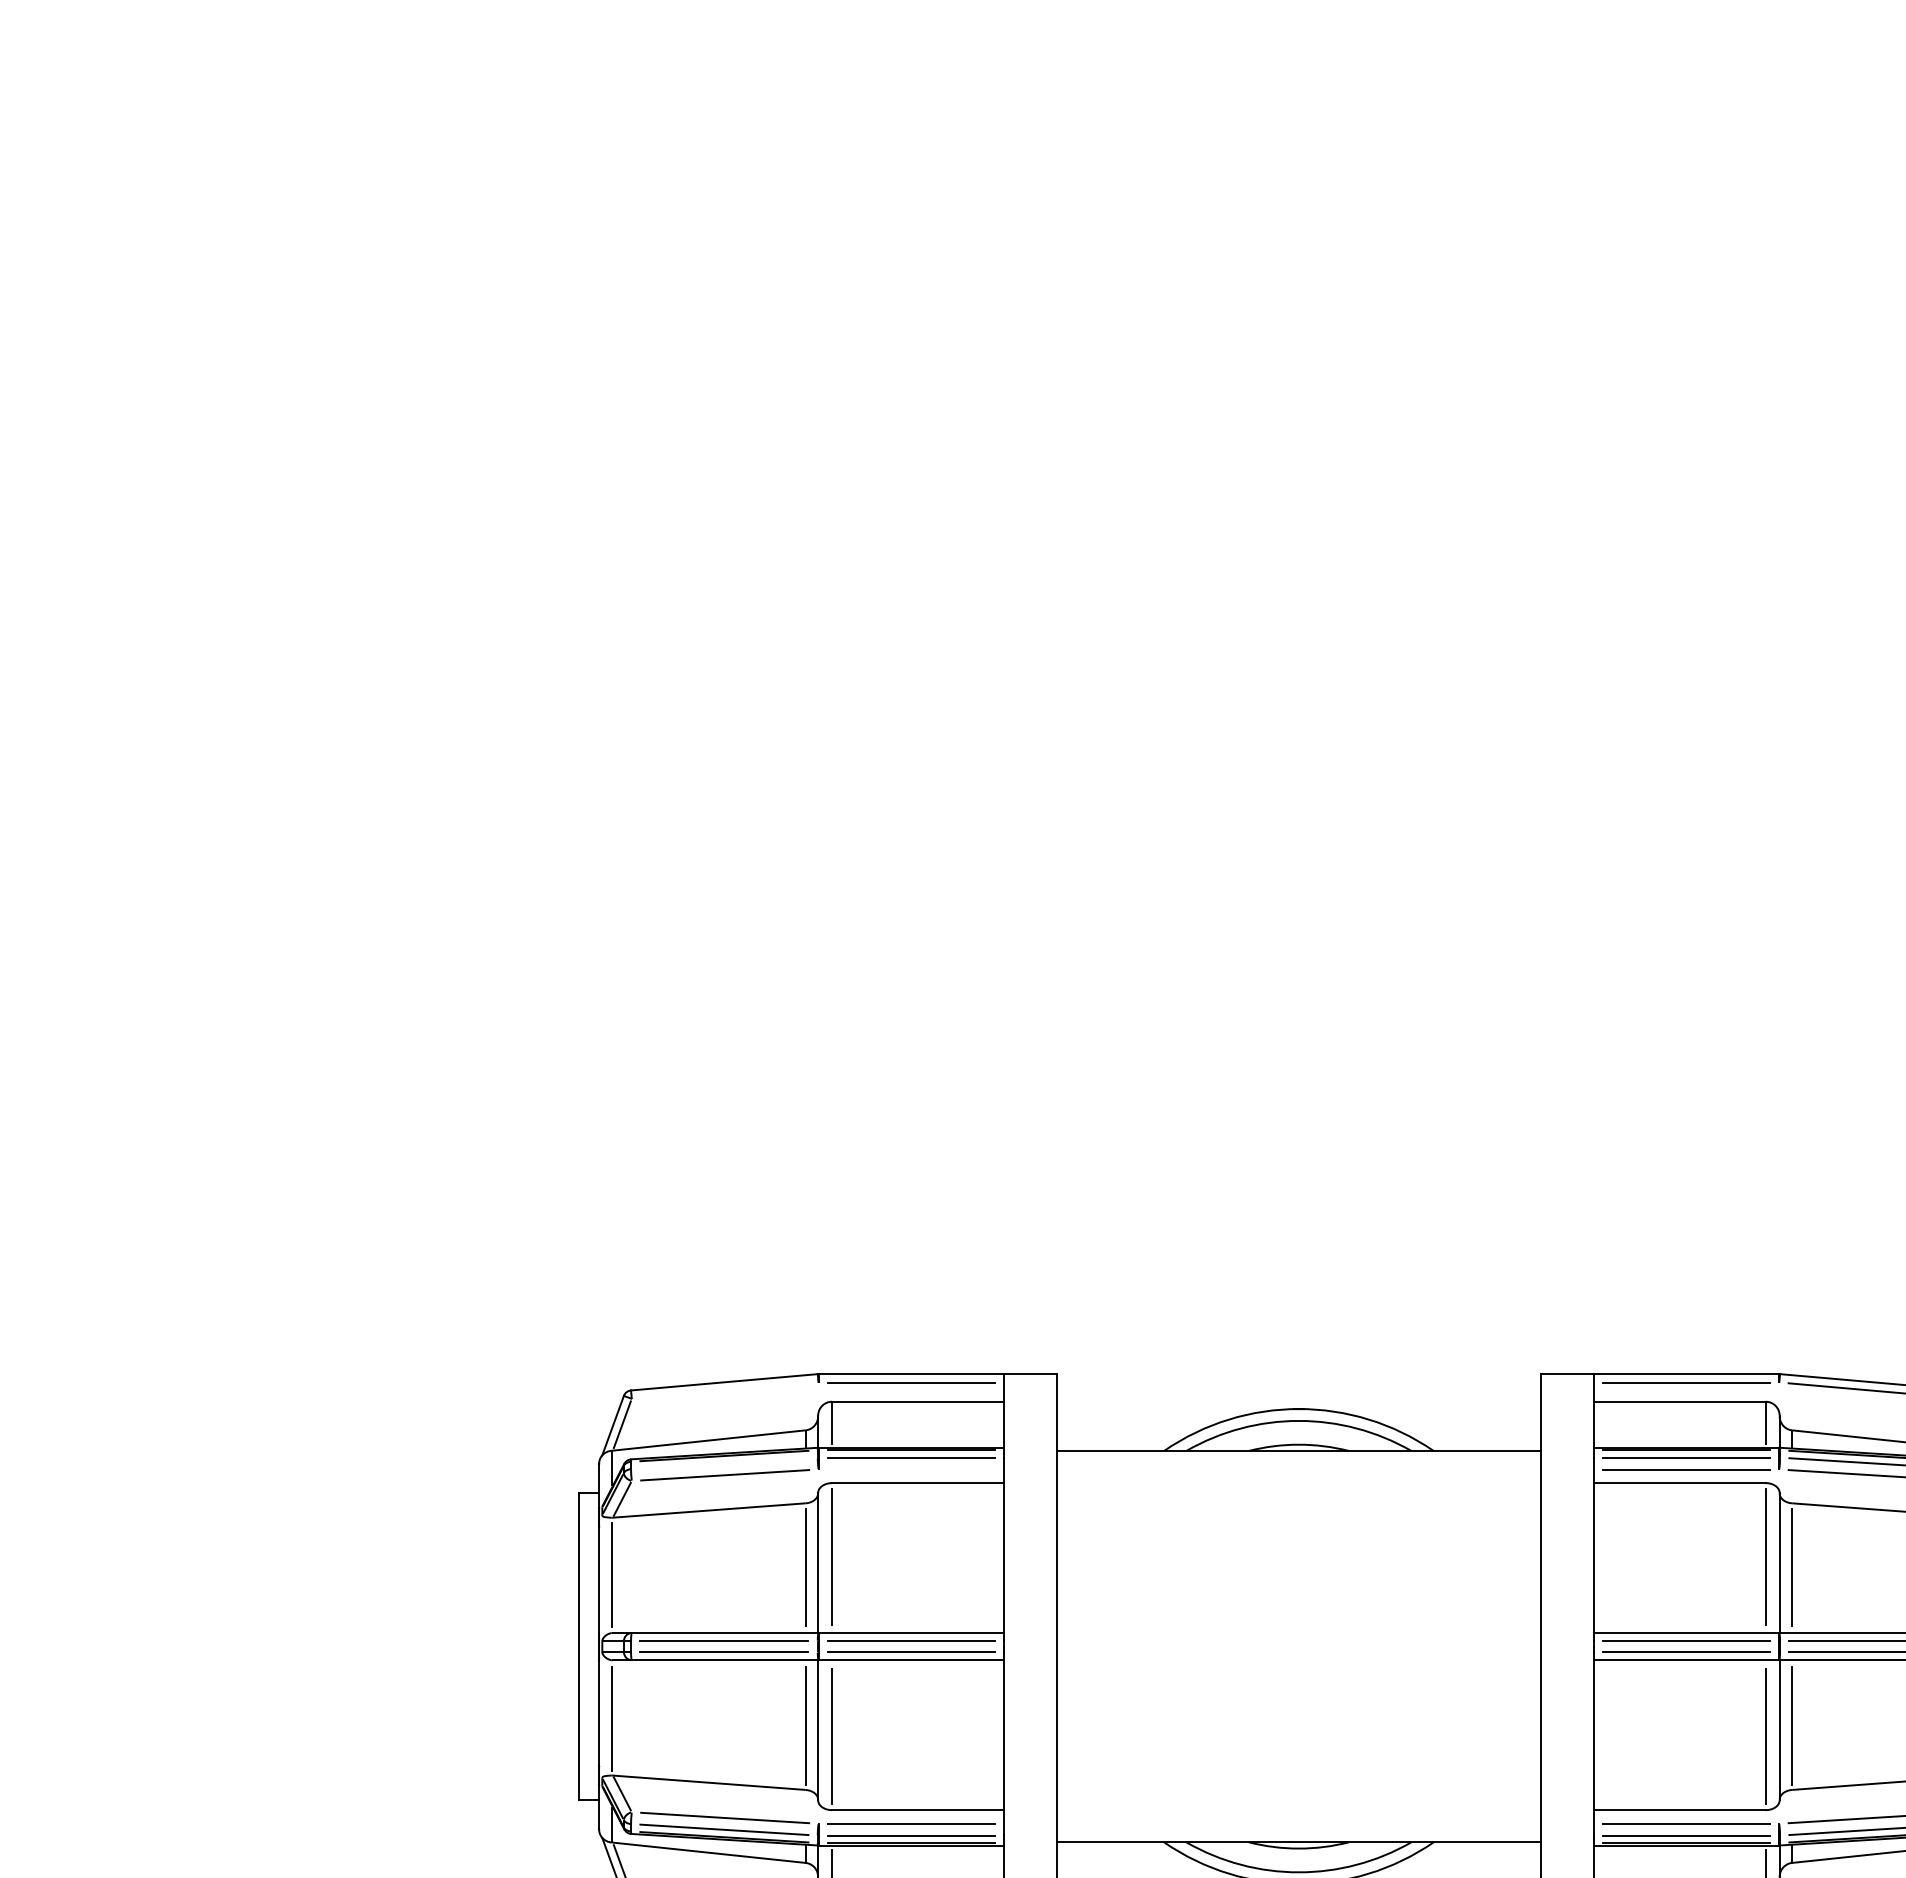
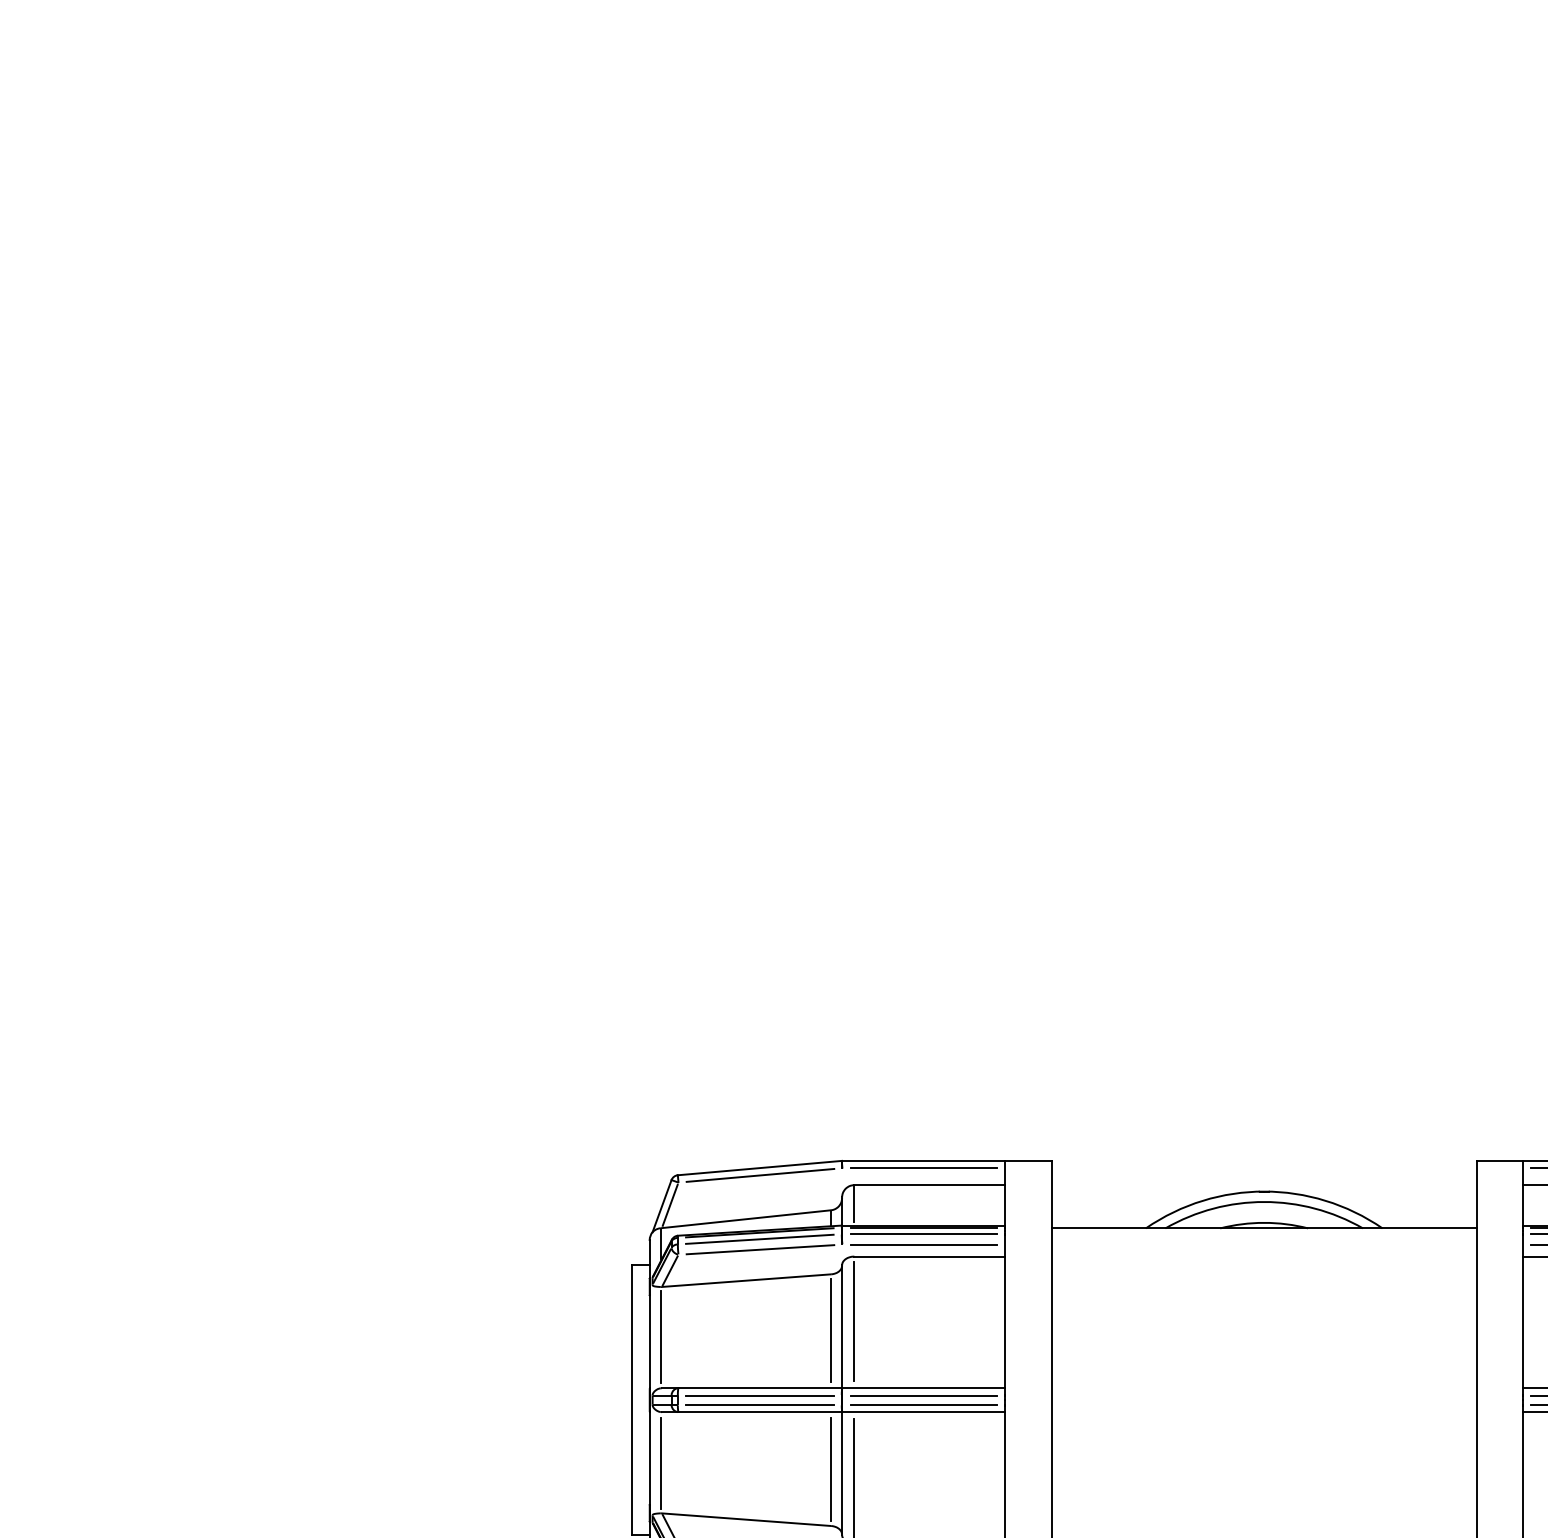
line: (725, 1390) -> (760, 1175), added
line: (724, 1463) -> (759, 1239), added
line: (910, 1469) -> (923, 1244), added

